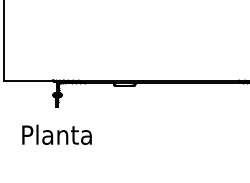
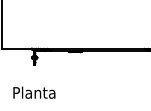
text: (57, 134) -> (34, 92), moved

